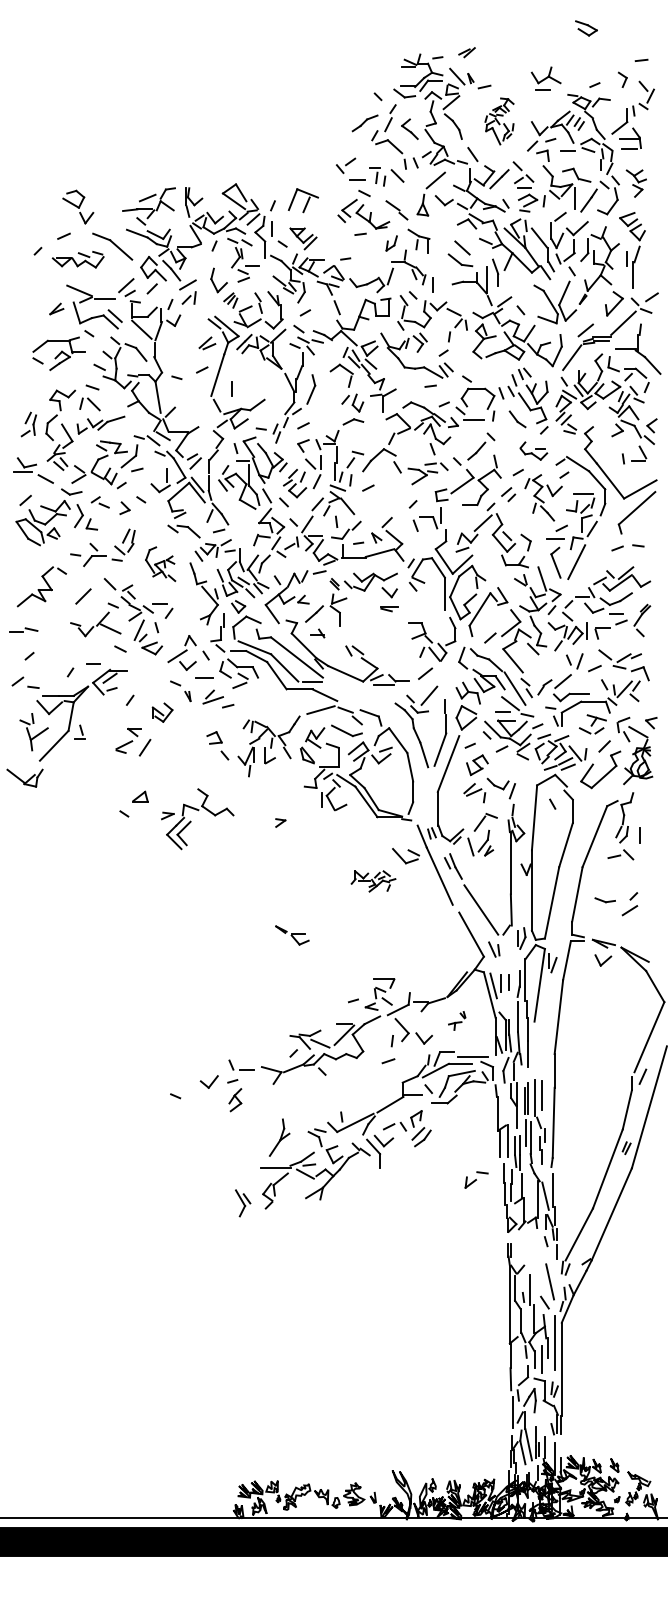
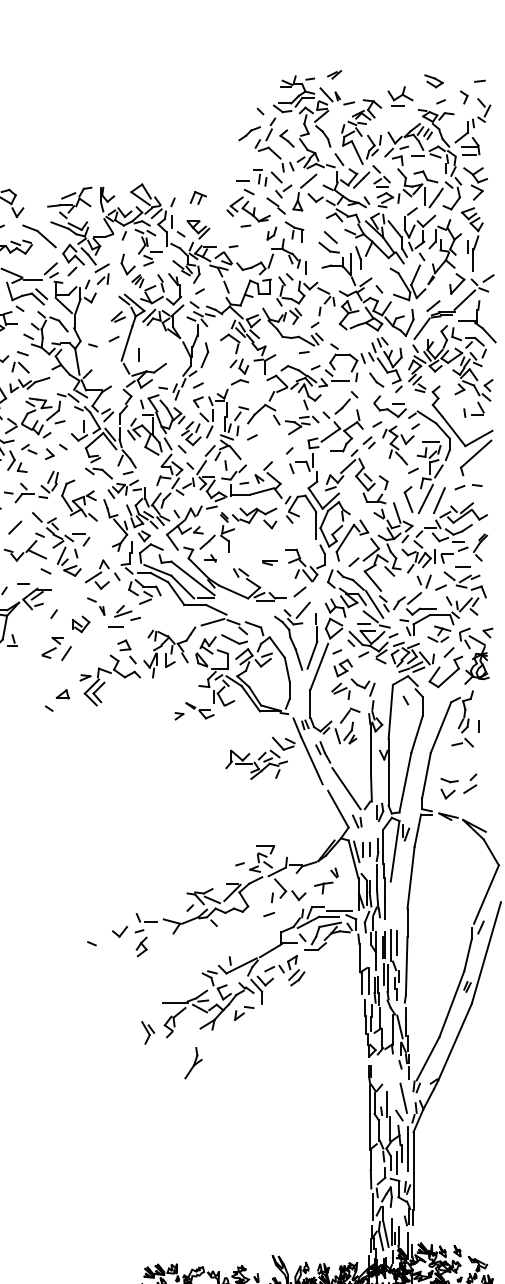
part: (586, 28) -> (434, 81), moved
part: (499, 121) -> (361, 132), size x1.67
part: (346, 165) -> (284, 191), moved
part: (636, 183) -> (475, 183), size x1.43
part: (303, 200) -> (198, 197), size x0.62
part: (533, 450) -> (389, 406), size x1.43
line: (555, 538) -> (462, 565), moved
part: (160, 564) -> (79, 500), size x1.43
line: (592, 564) -> (439, 500), added
part: (389, 609) -> (270, 563), moved
line: (204, 677) -> (115, 625), moved
part: (191, 821) -> (105, 682), moved
part: (373, 881) -> (256, 764), size x1.67
part: (292, 935) -> (200, 710), moved
part: (603, 960) -> (448, 794), moved
part: (456, 1020) -> (325, 880), size x1.67
part: (279, 1137) -> (193, 1062), moved
part: (476, 1179) -> (244, 1013), moved

